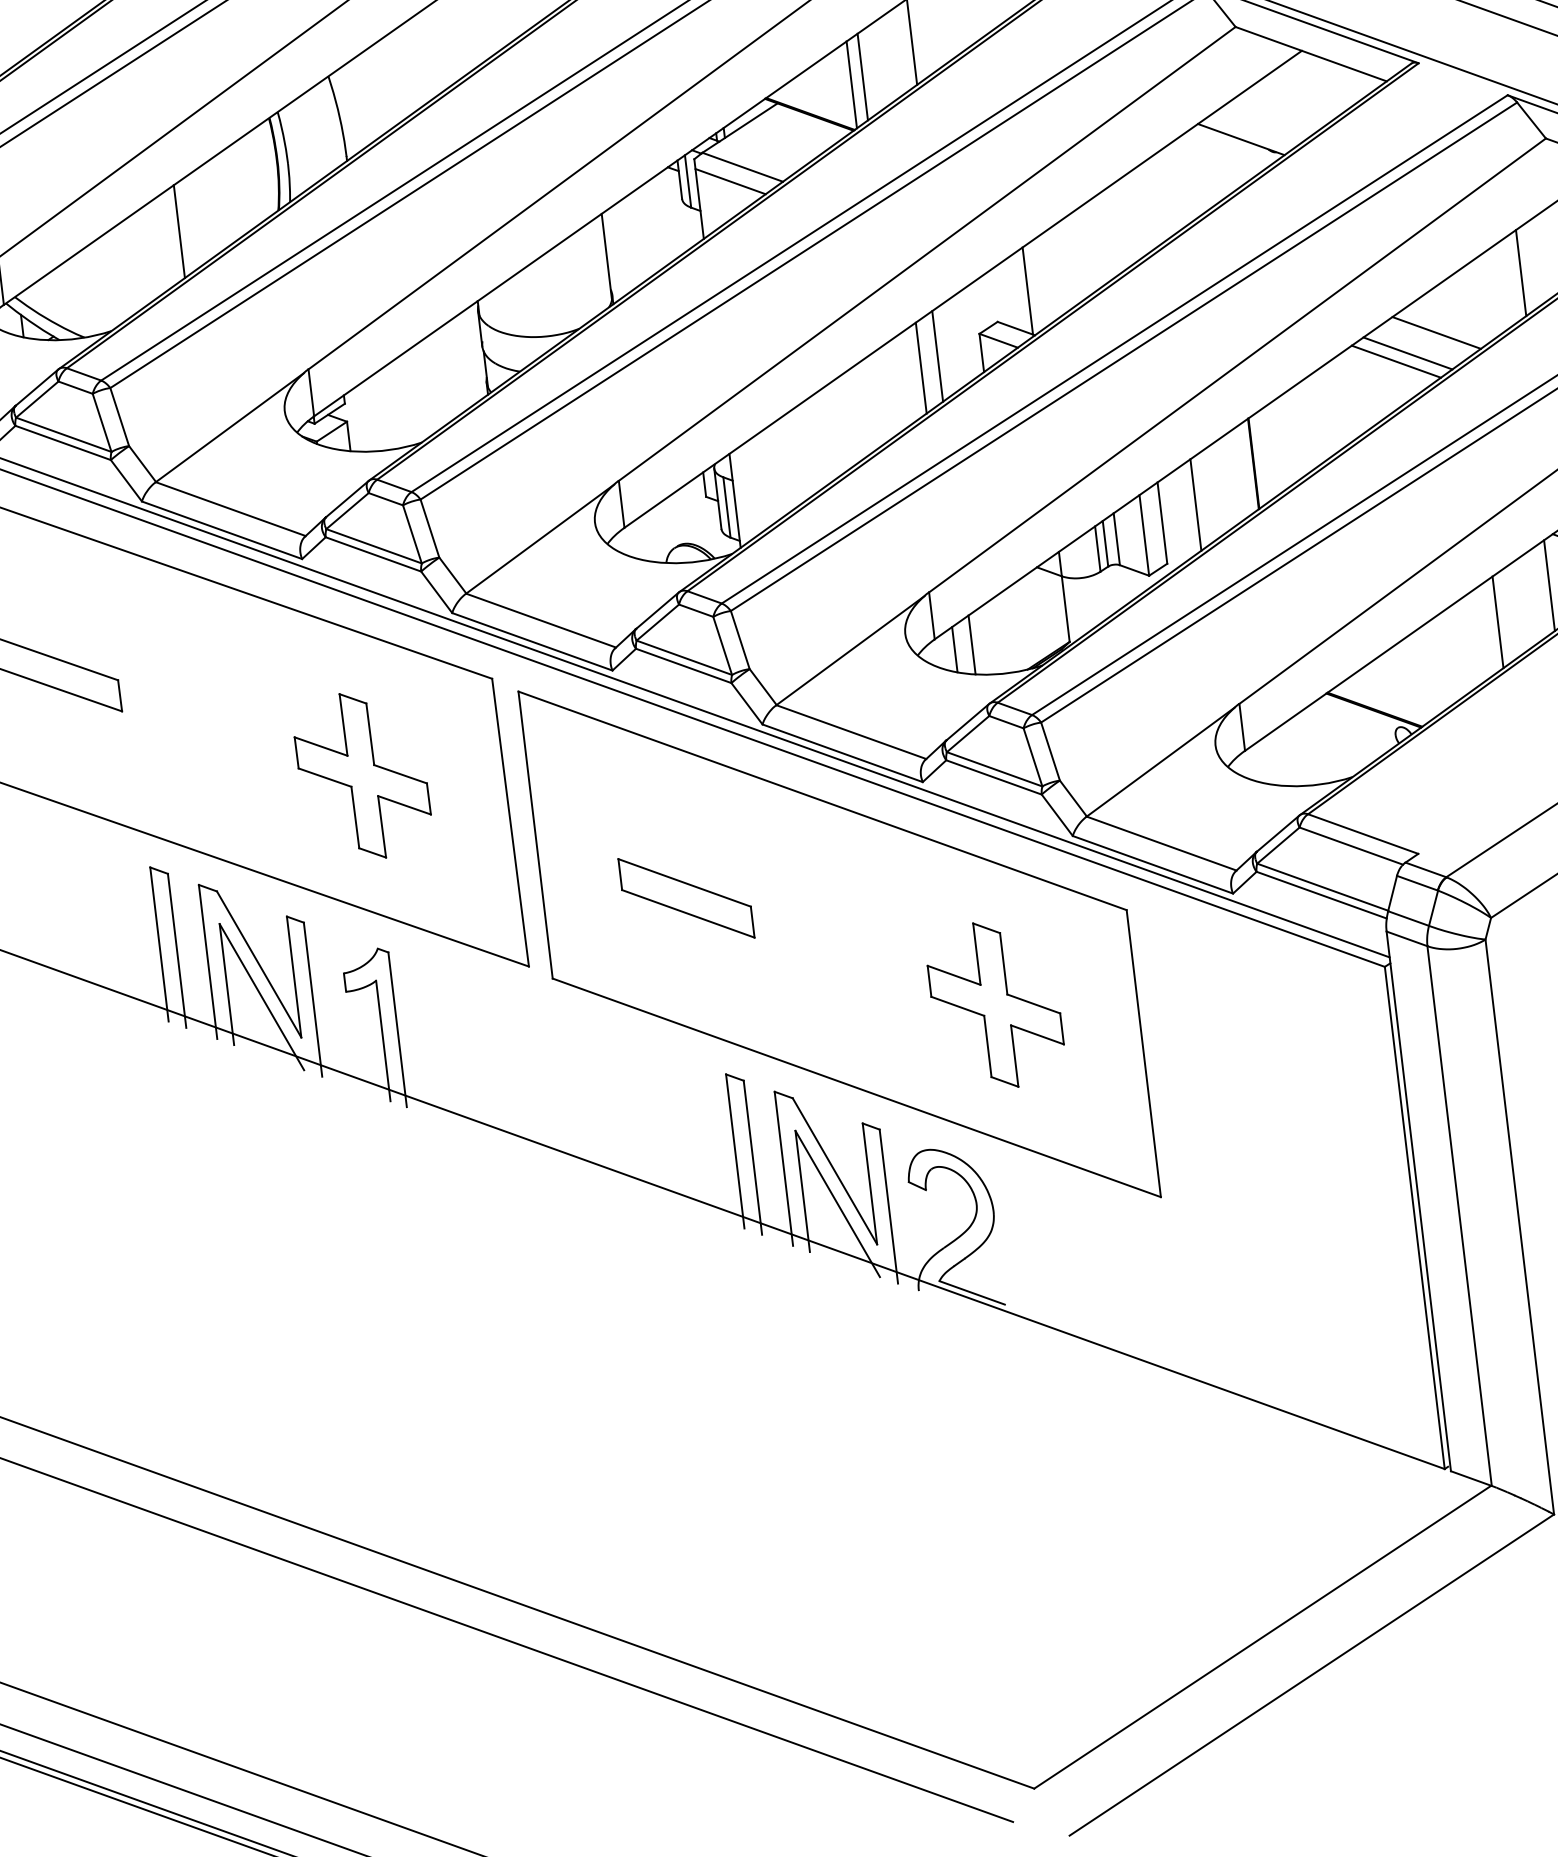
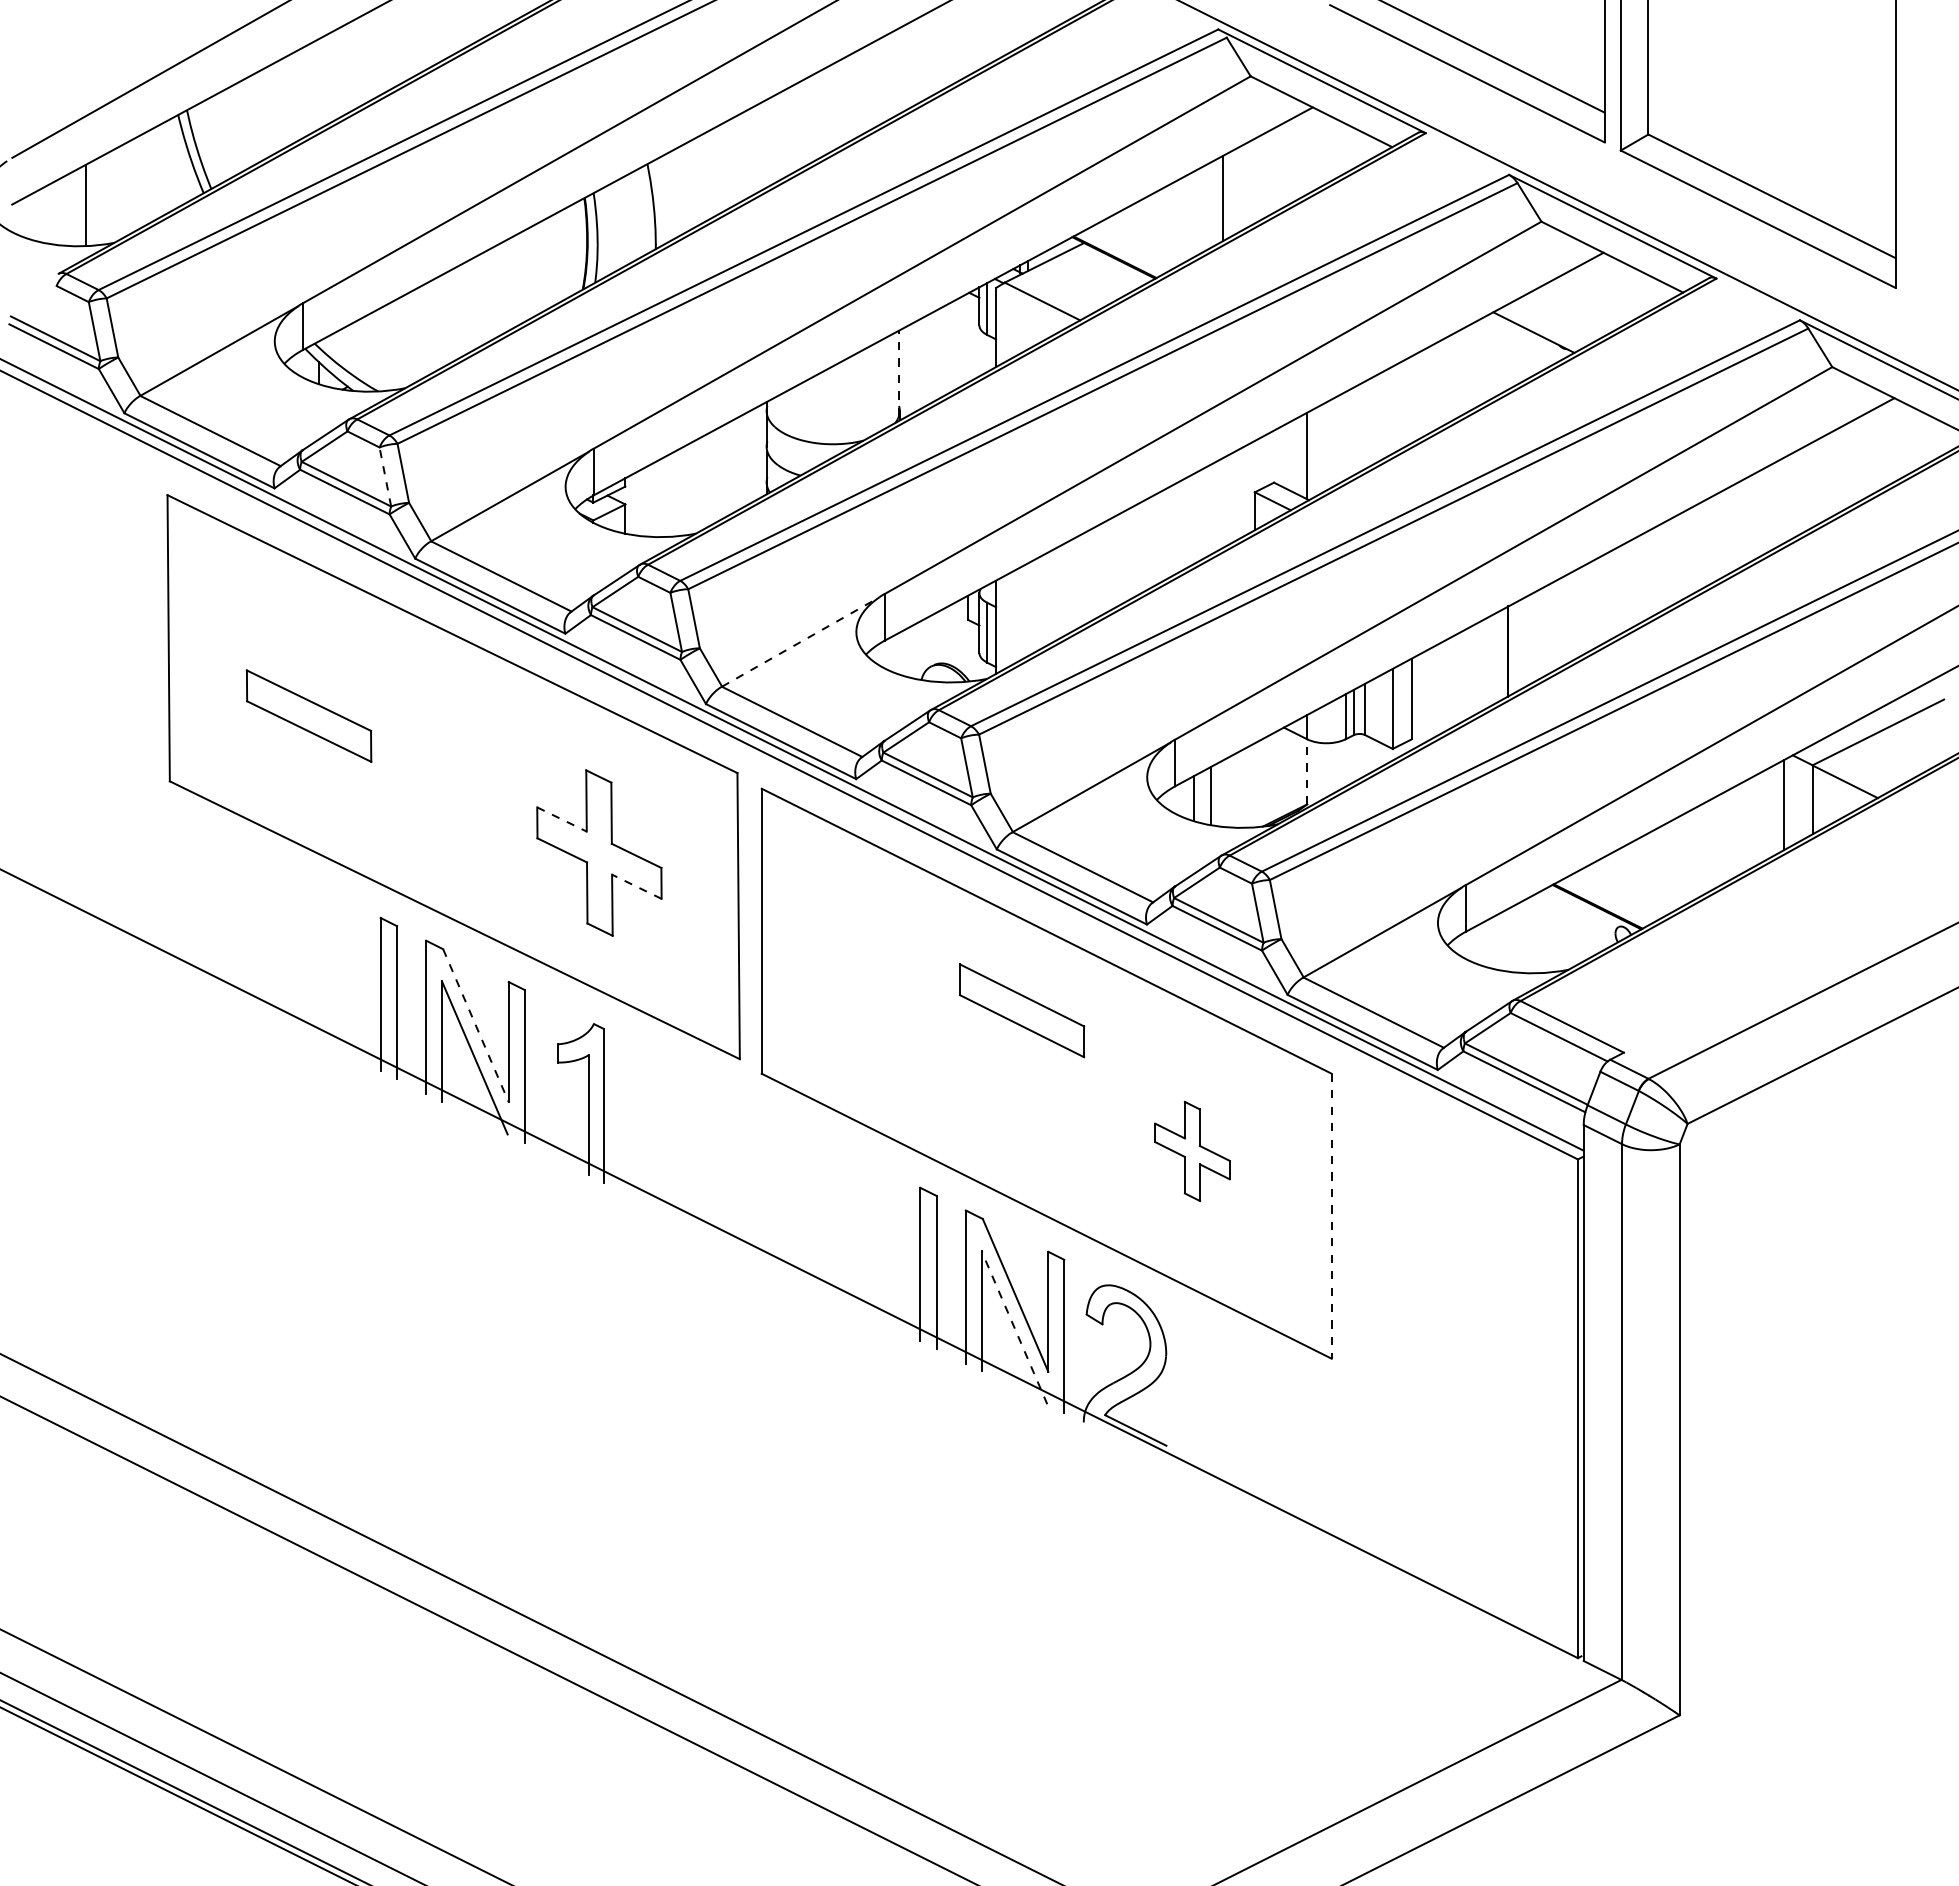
line: (862, 77) -> (1170, 227), removed
line: (851, 84) -> (1158, 233), removed
line: (730, 181) -> (1028, 313), removed
line: (179, 231) -> (483, 298), removed
line: (607, 256) -> (899, 373), solid -> dashed
line: (1521, 272) -> (1792, 495), removed
line: (1436, 332) -> (1702, 544), removed
line: (1407, 353) -> (1671, 561), removed
line: (937, 356) -> (1211, 509), removed
line: (1396, 362) -> (1659, 568), removed
line: (920, 367) -> (1193, 518), removed
line: (102, 422) -> (385, 476), solid -> dashed
line: (1195, 504) -> (1446, 684), removed
line: (539, 539) -> (800, 642), solid -> dashed
line: (1066, 608) -> (1307, 771), solid -> dashed
line: (1497, 621) -> (1728, 834), removed
line: (321, 746) -> (562, 819), solid -> dashed
line: (404, 805) -> (636, 886), solid -> dashed
part: (686, 898) -> (1022, 1010), moved
line: (259, 965) -> (476, 1026), solid -> dashed
part: (995, 1005) -> (1192, 1151), size x0.6
line: (1143, 1053) -> (1331, 1216), solid -> dashed
line: (837, 1203) -> (1014, 1327), solid -> dashed

